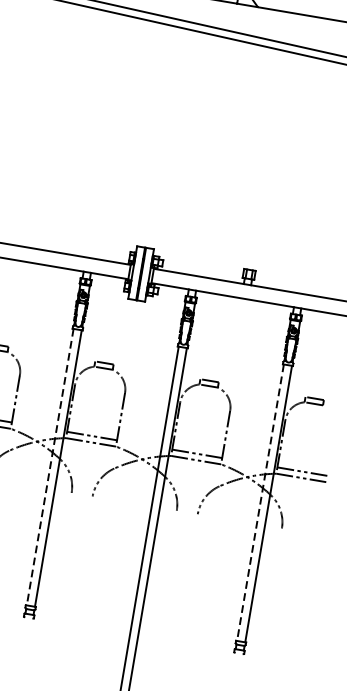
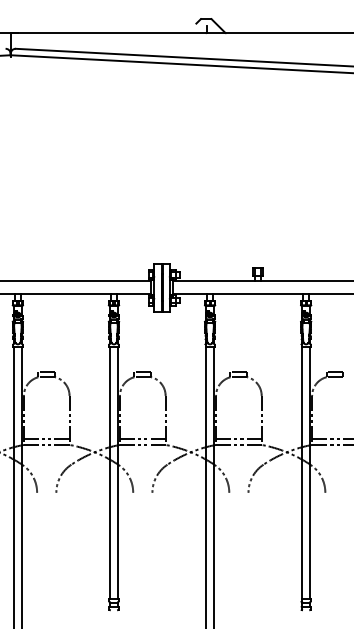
line: (50, 467) -> (110, 473), dashed -> solid
line: (260, 503) -> (302, 473), dashed -> solid

